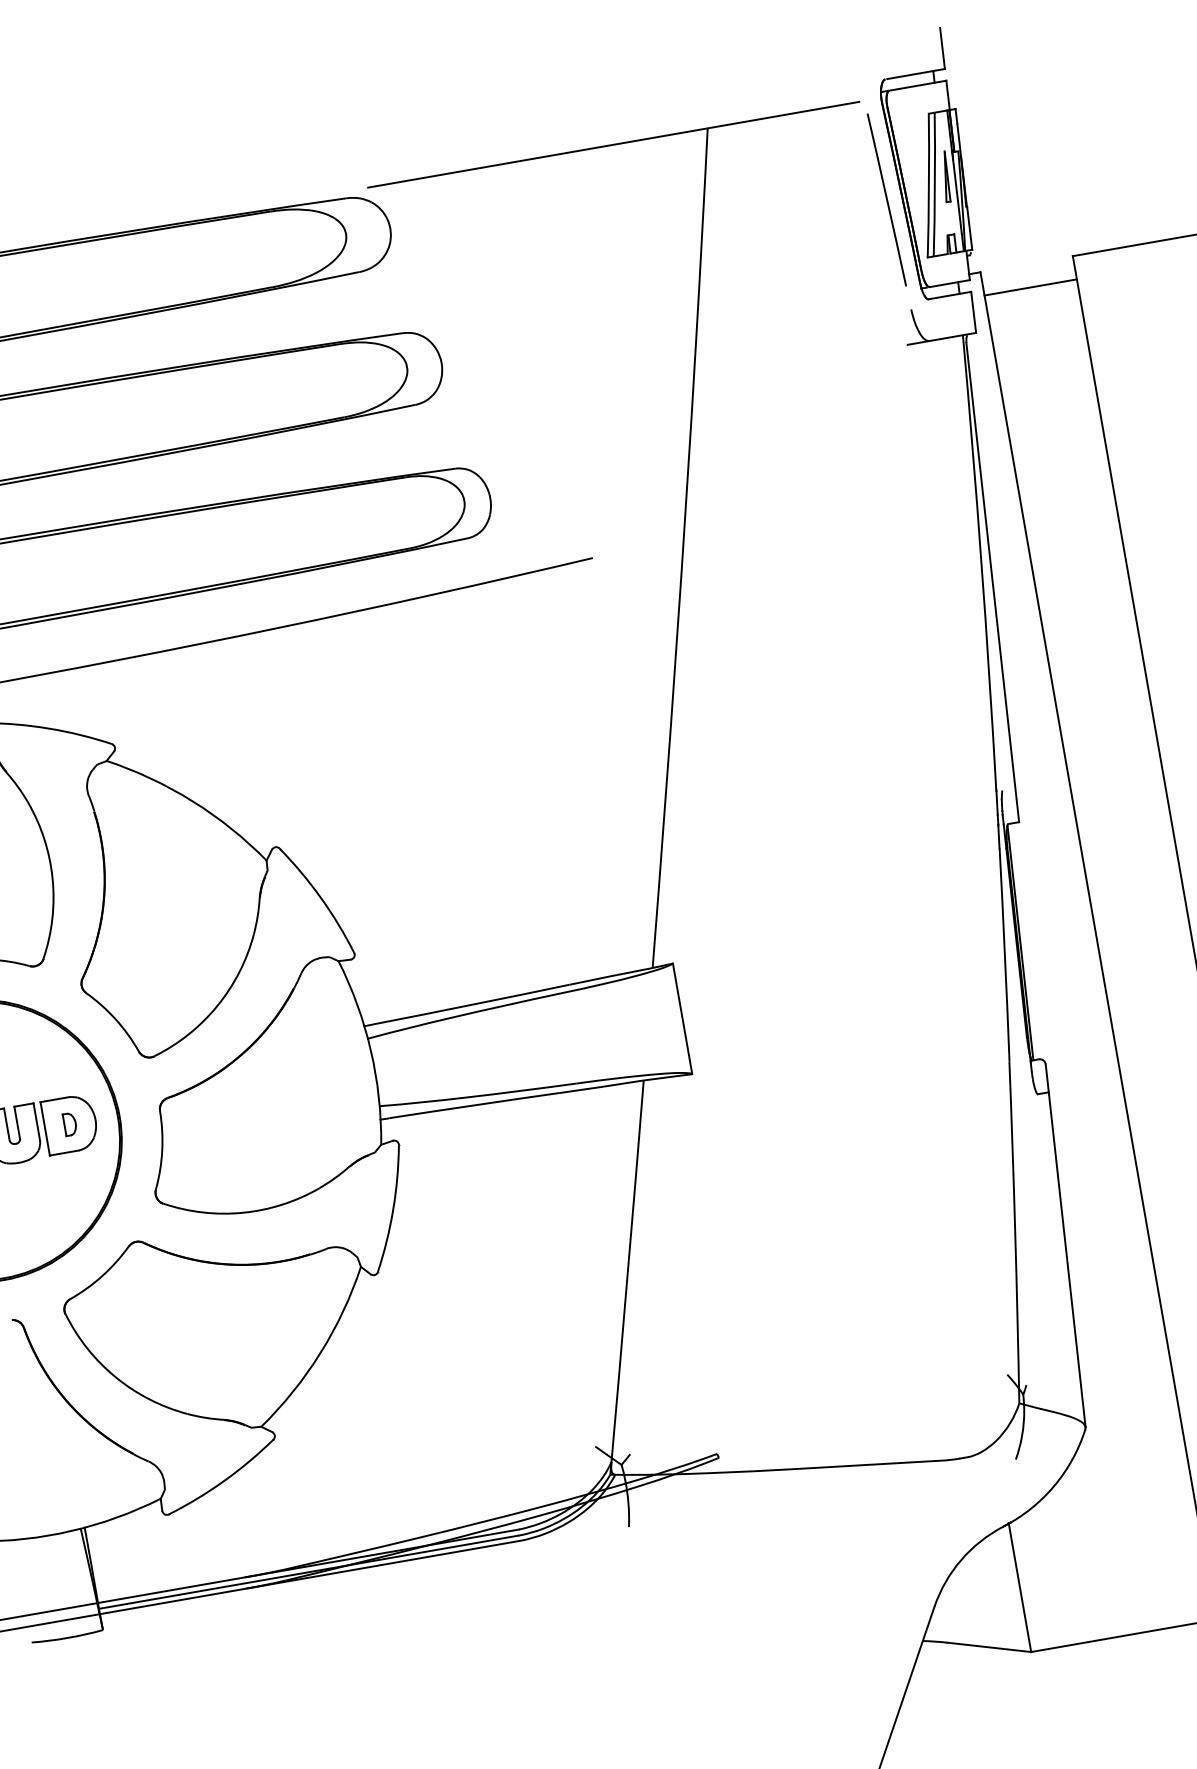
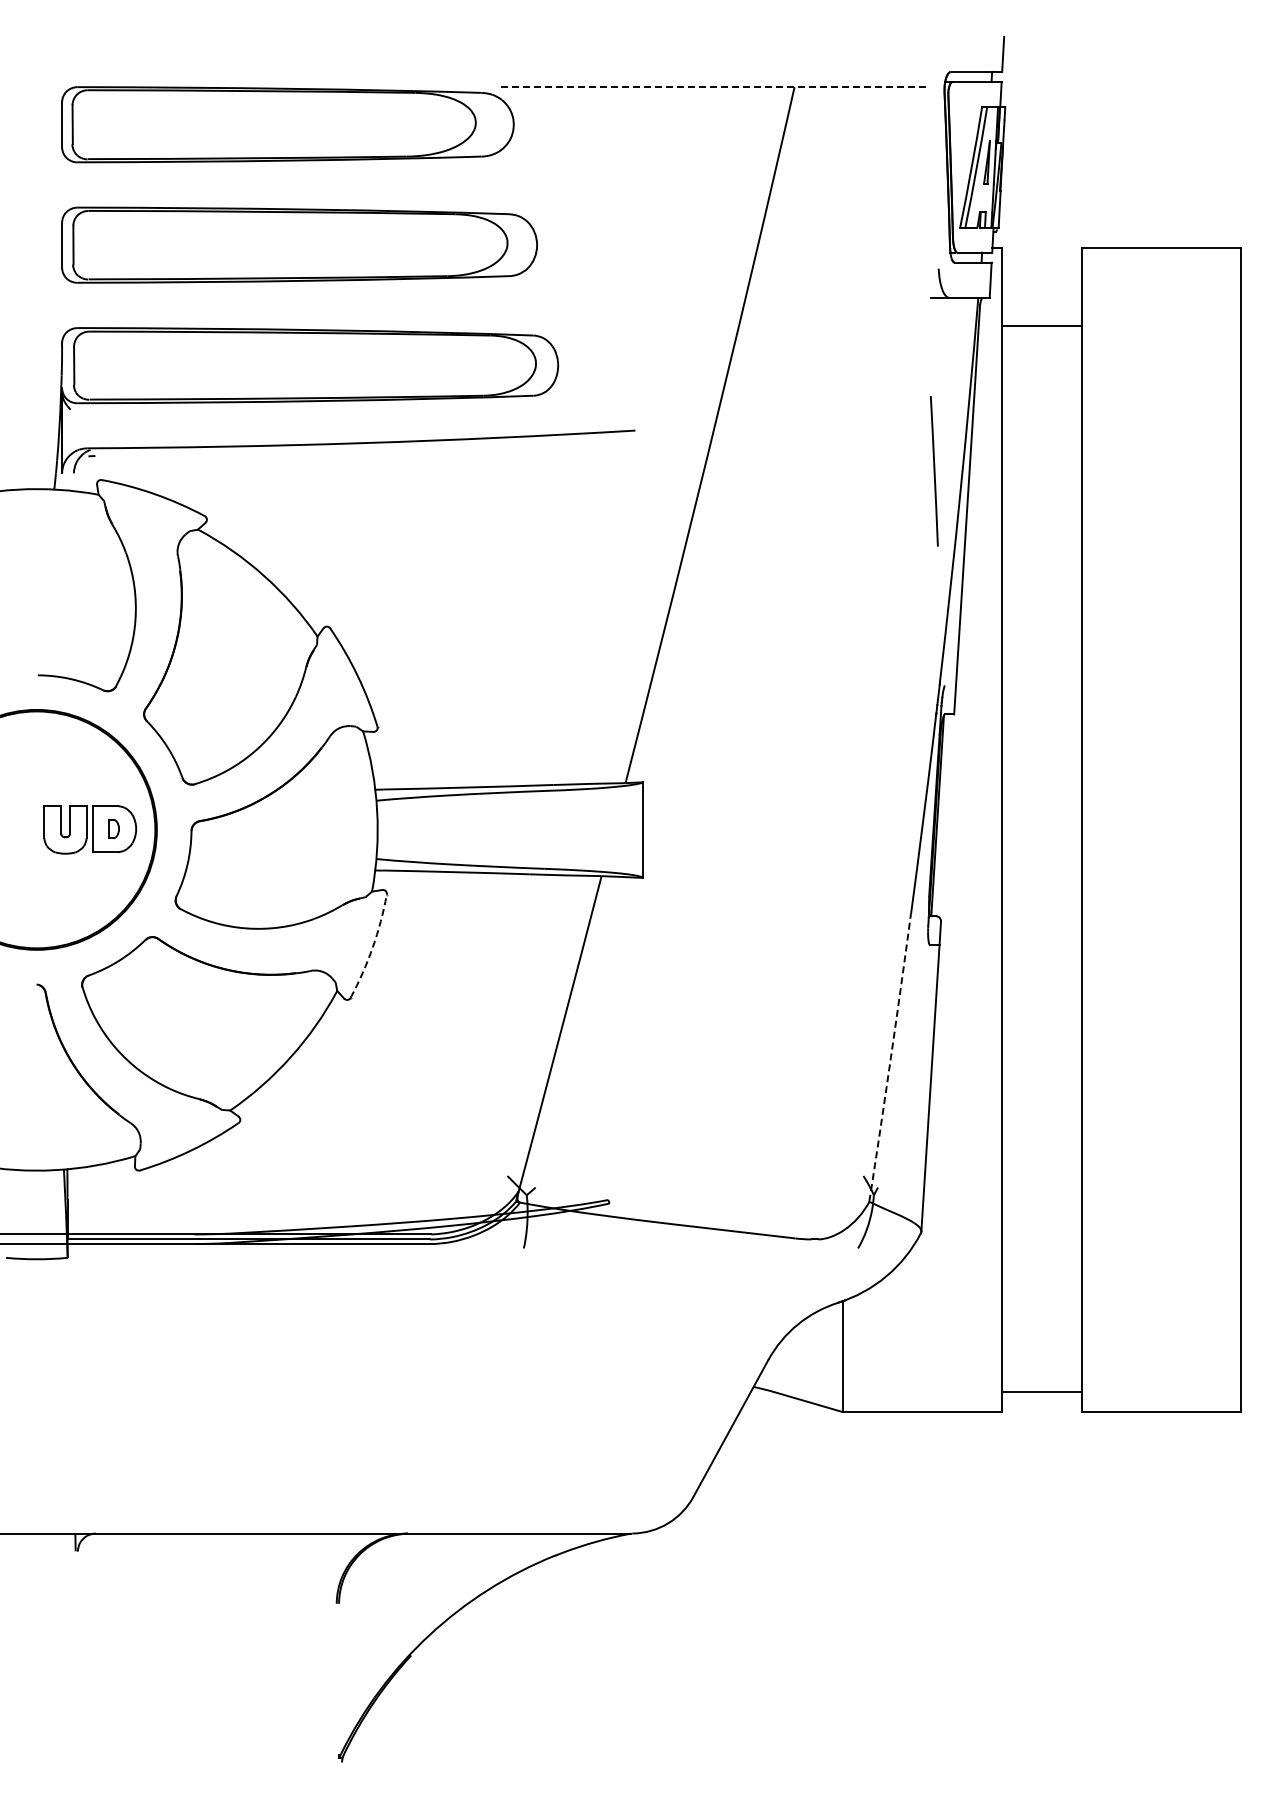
line: (613, 145) -> (713, 87), solid -> dashed
line: (887, 200) -> (934, 471), moved
line: (1031, 287) -> (1042, 325), moved
arc: (393, 1209) -> (372, 947), solid -> dashed
arc: (1014, 1233) -> (890, 1058), solid -> dashed

